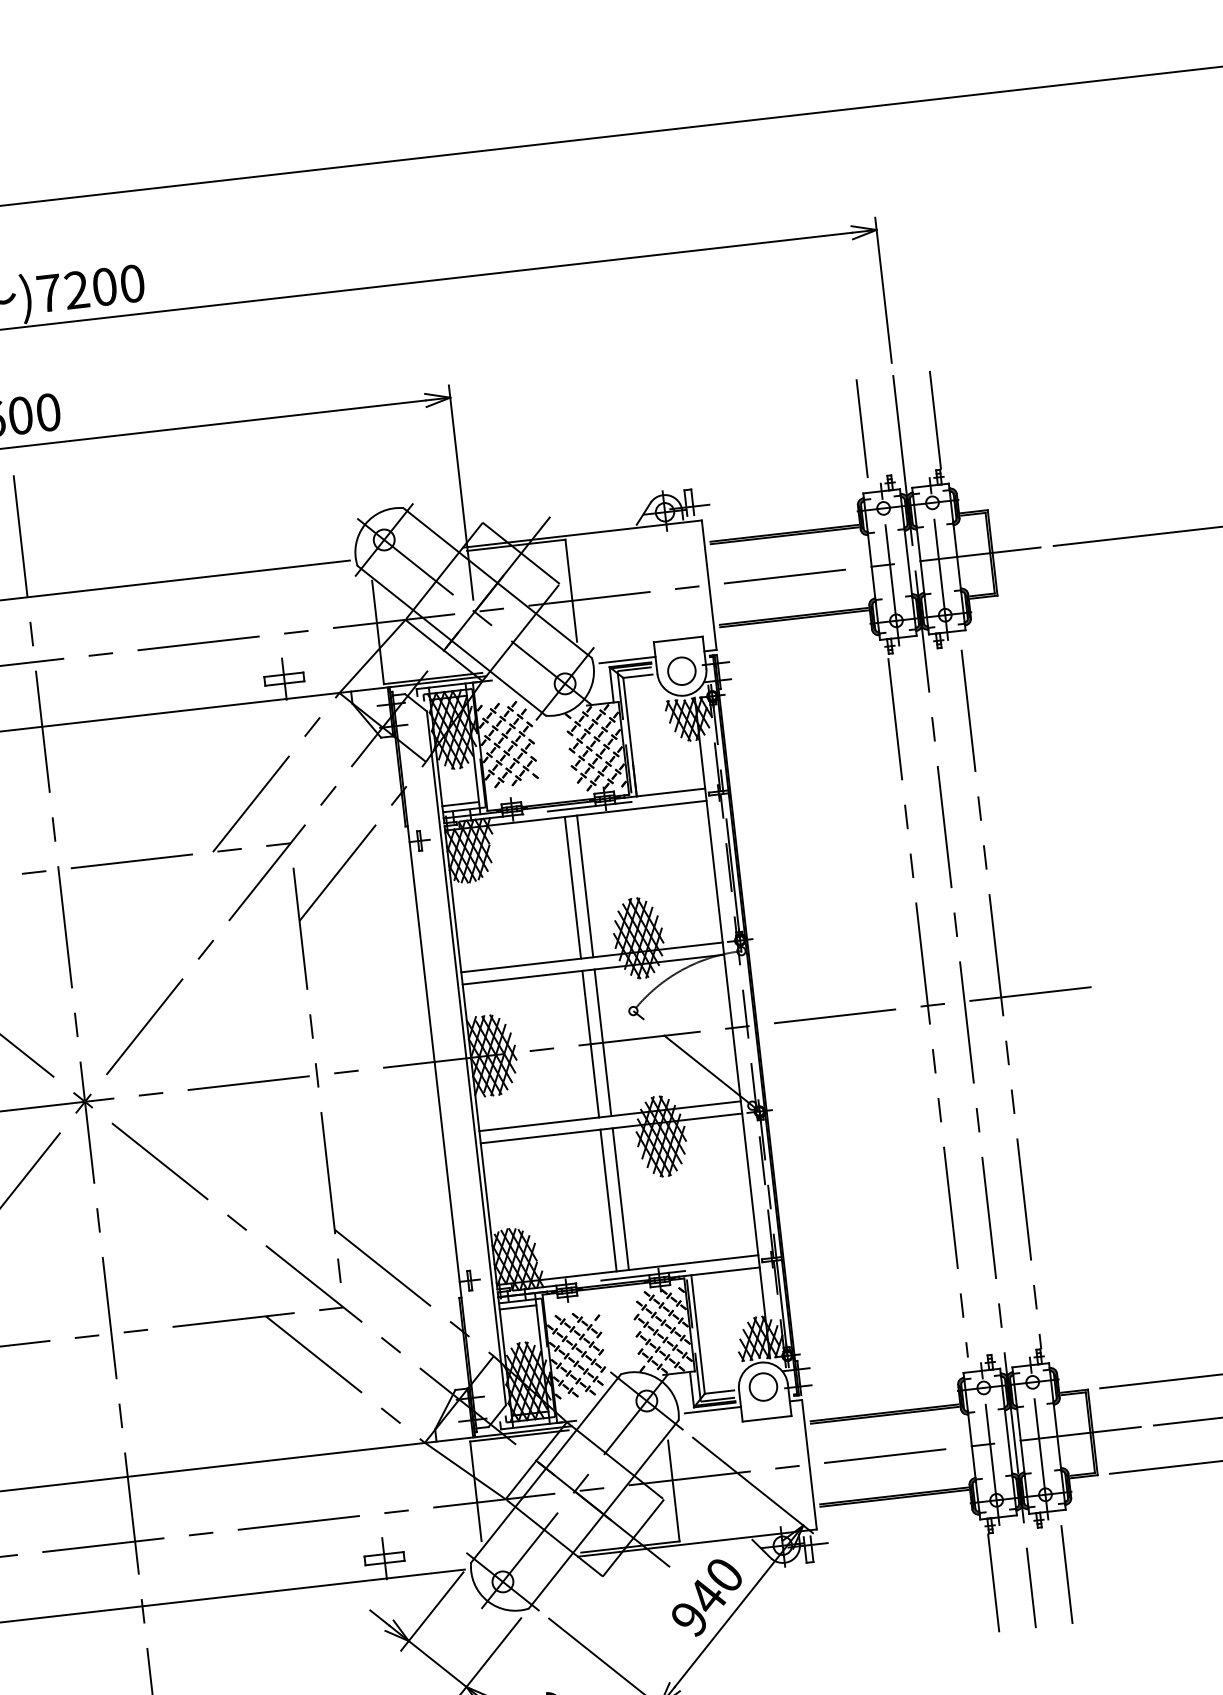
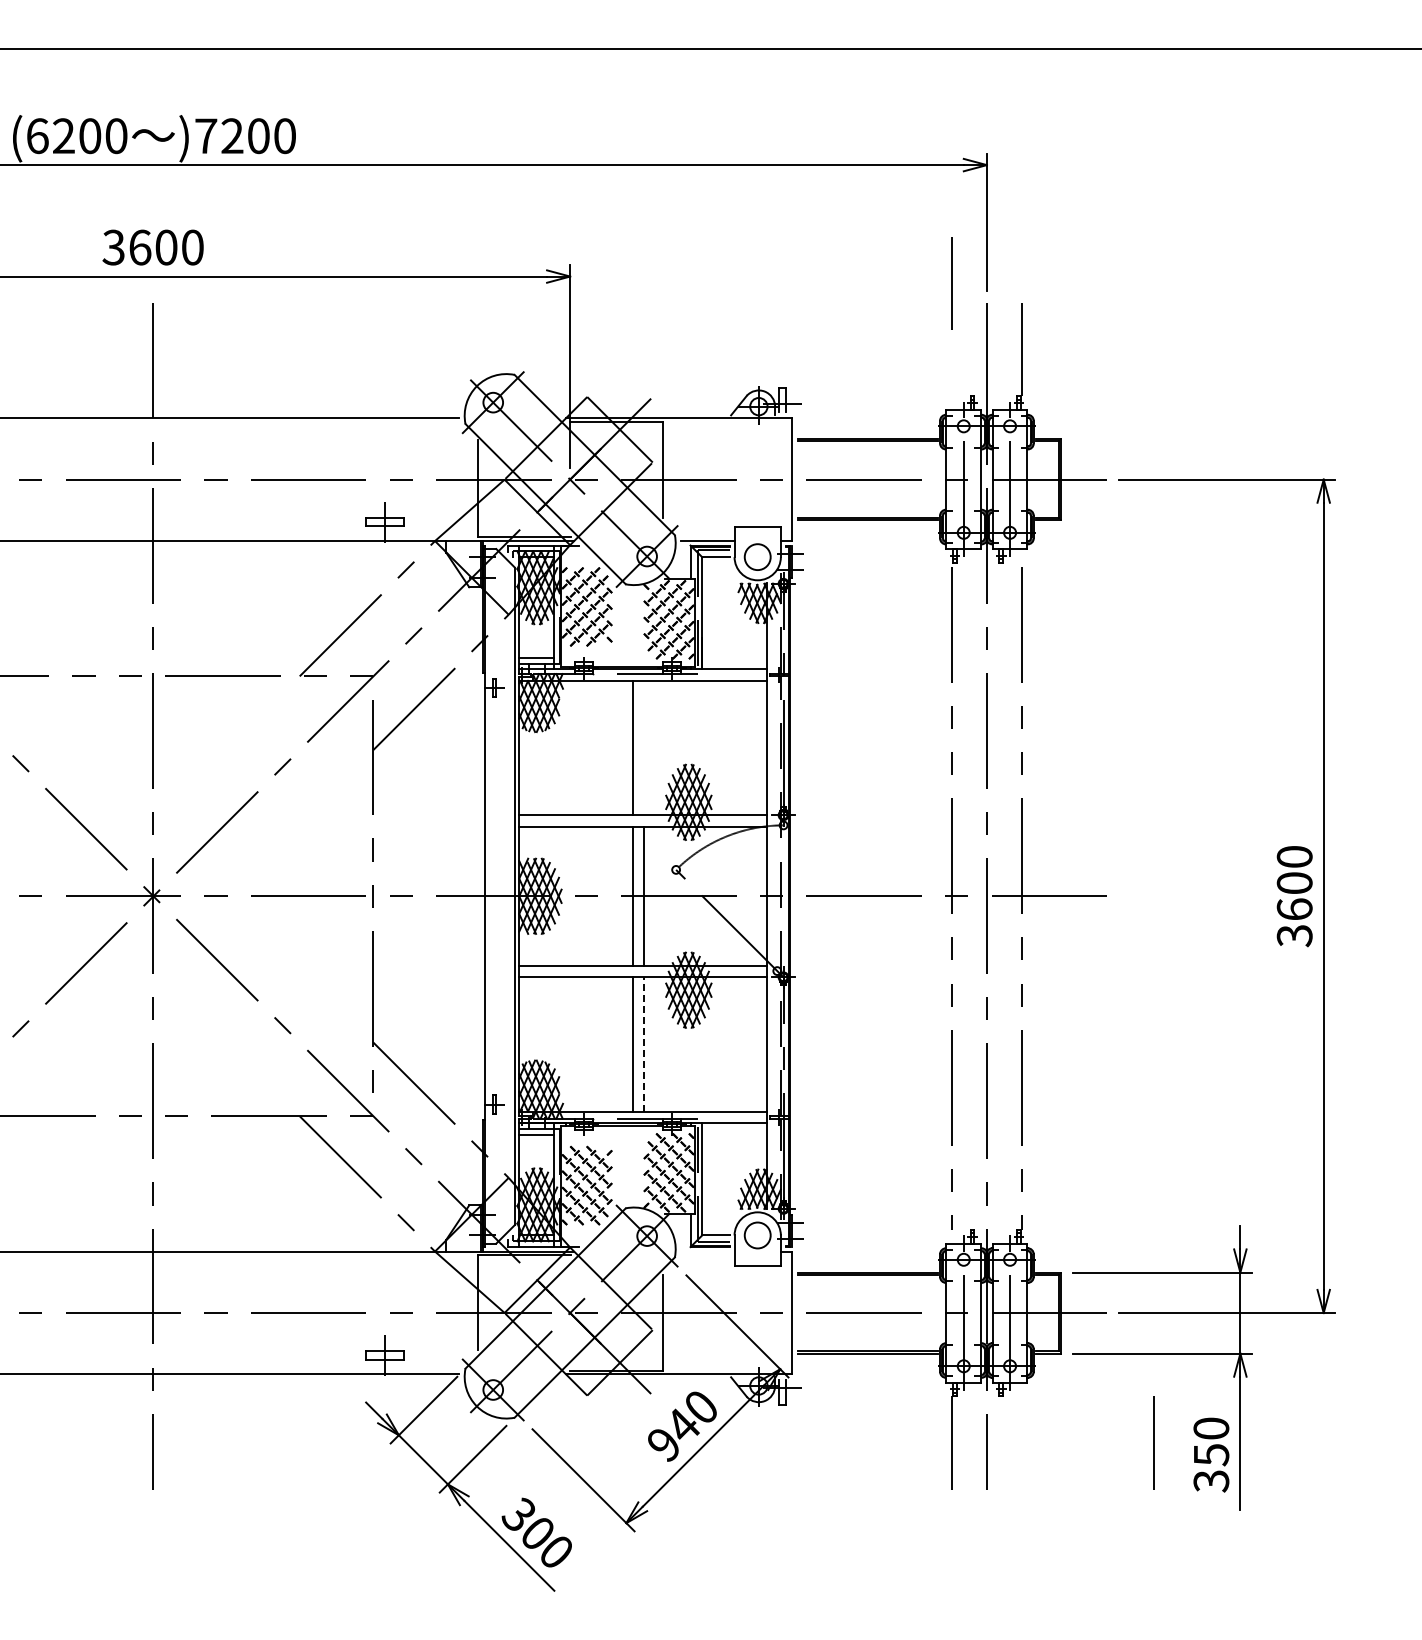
line: (861, 428) -> (951, 283), moved
line: (585, 886) -> (644, 748), removed
line: (621, 1199) -> (644, 1044), solid -> dashed
line: (712, 1409) -> (707, 1251), removed
line: (1066, 1573) -> (1153, 1442), moved

